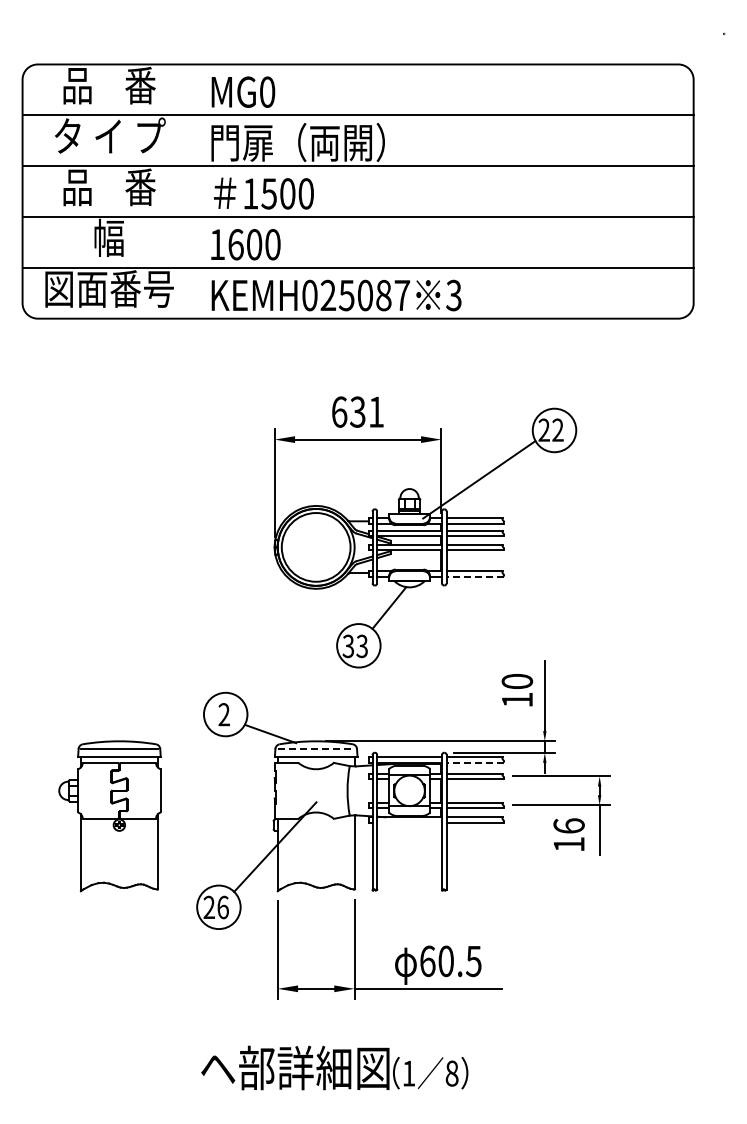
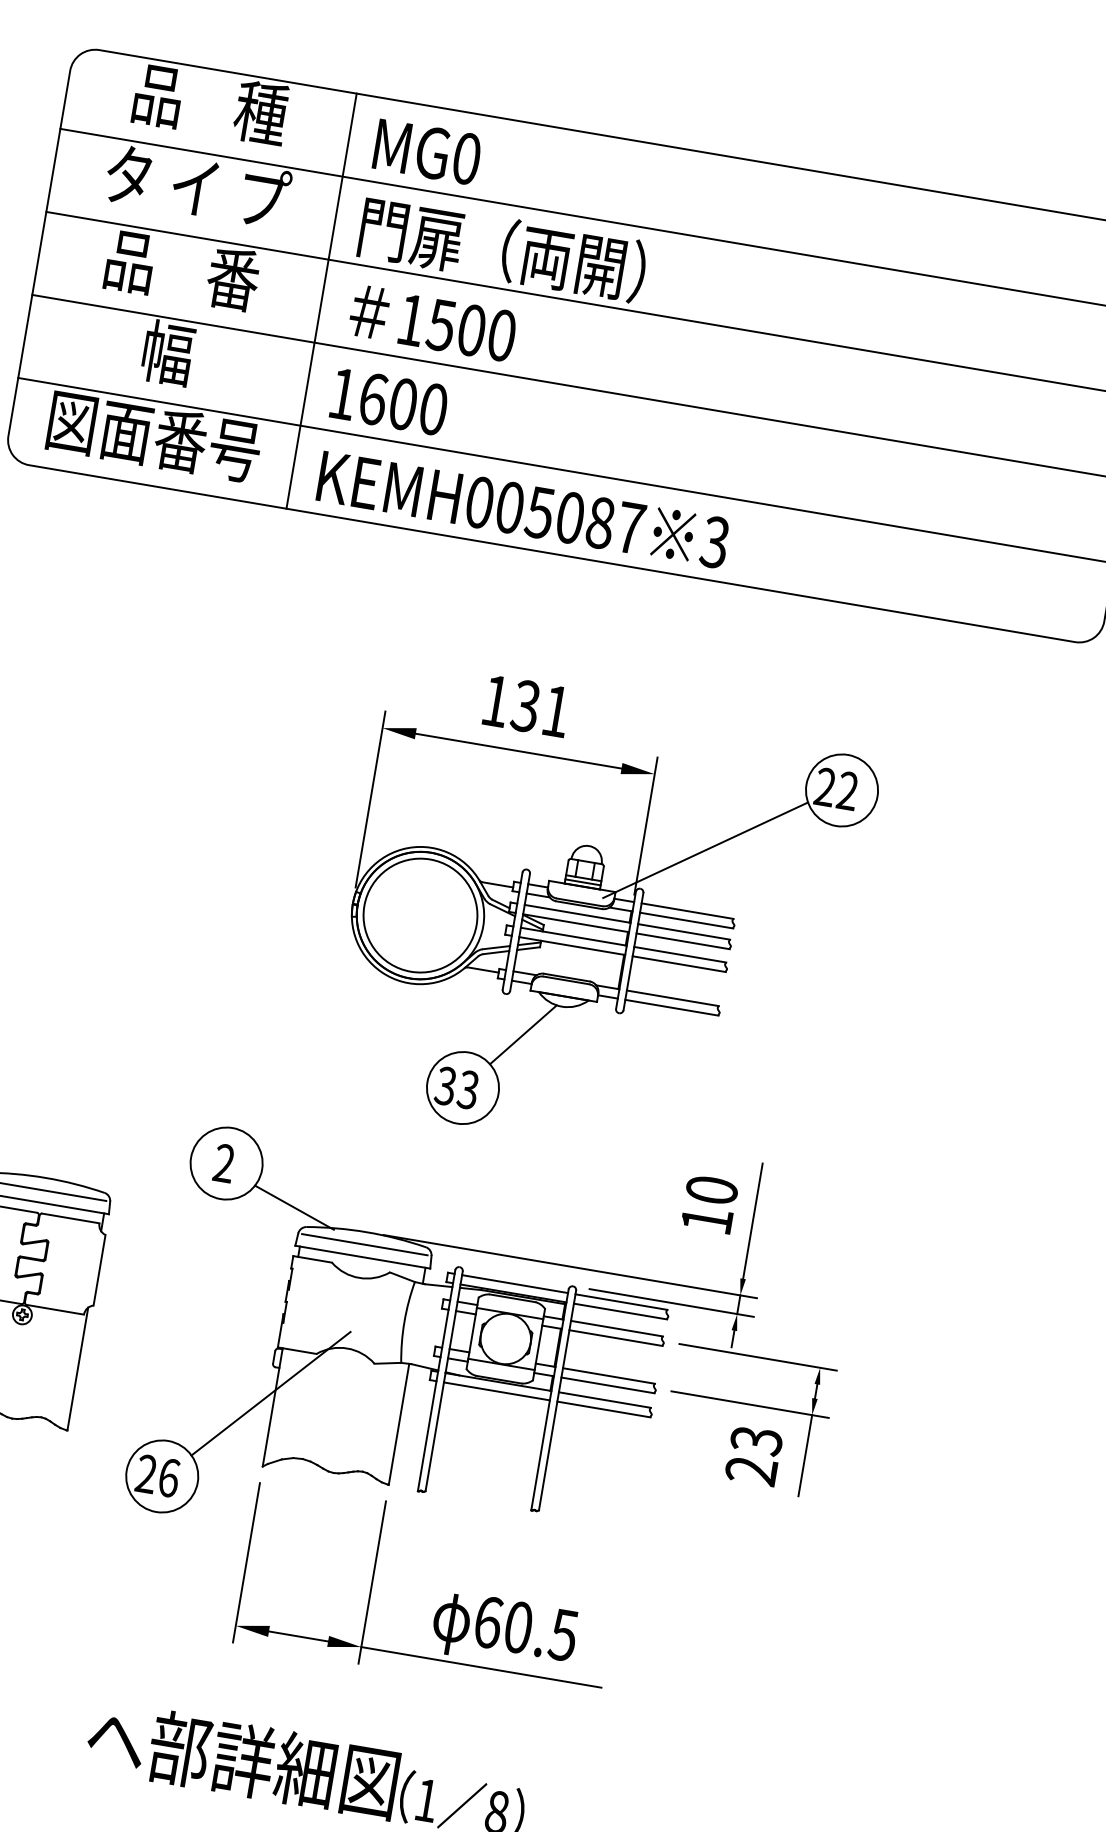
text: (140, 85) -> (261, 112), 品    番 -> 品    種
line: (195, 191) -> (321, 301), added
text: (328, 295) -> (510, 507), KEMH025087 -> KEMH005087
text: (339, 411) -> (496, 700), 631 -> 131
line: (475, 576) -> (672, 1007), dashed -> solid
line: (316, 748) -> (365, 1244), dashed -> solid
line: (475, 762) -> (621, 1310), dashed -> solid
line: (409, 822) -> (496, 1390), added
text: (568, 835) -> (752, 1455), 16 -> 23

